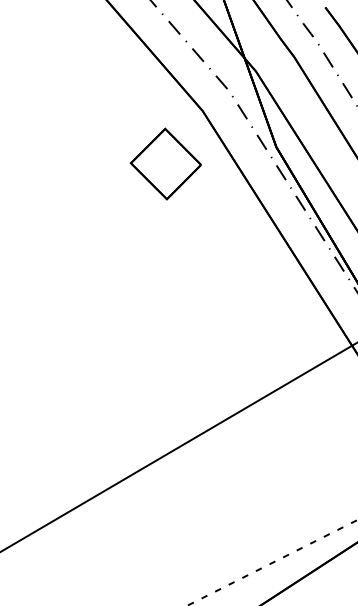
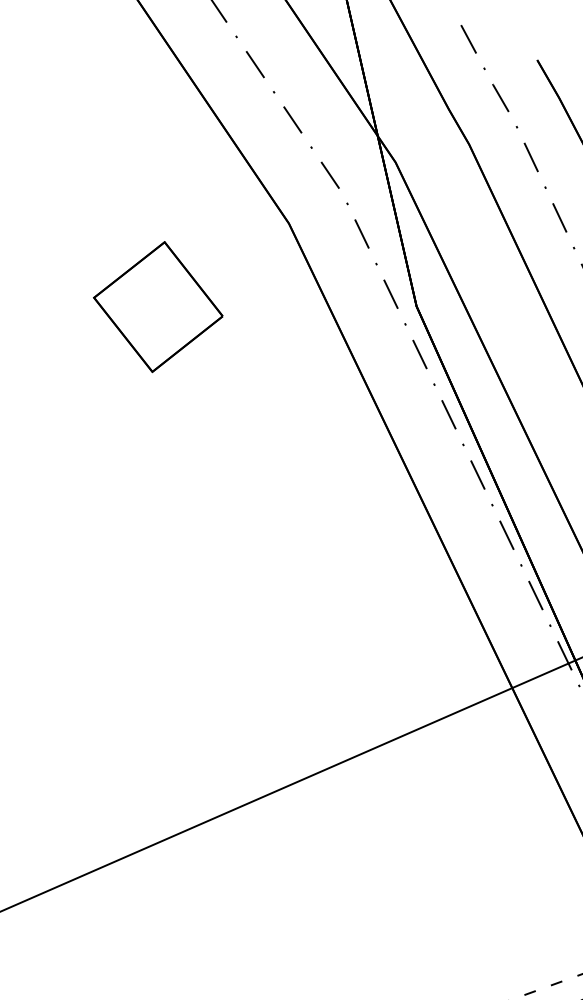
part: (165, 163) -> (157, 305), moved

